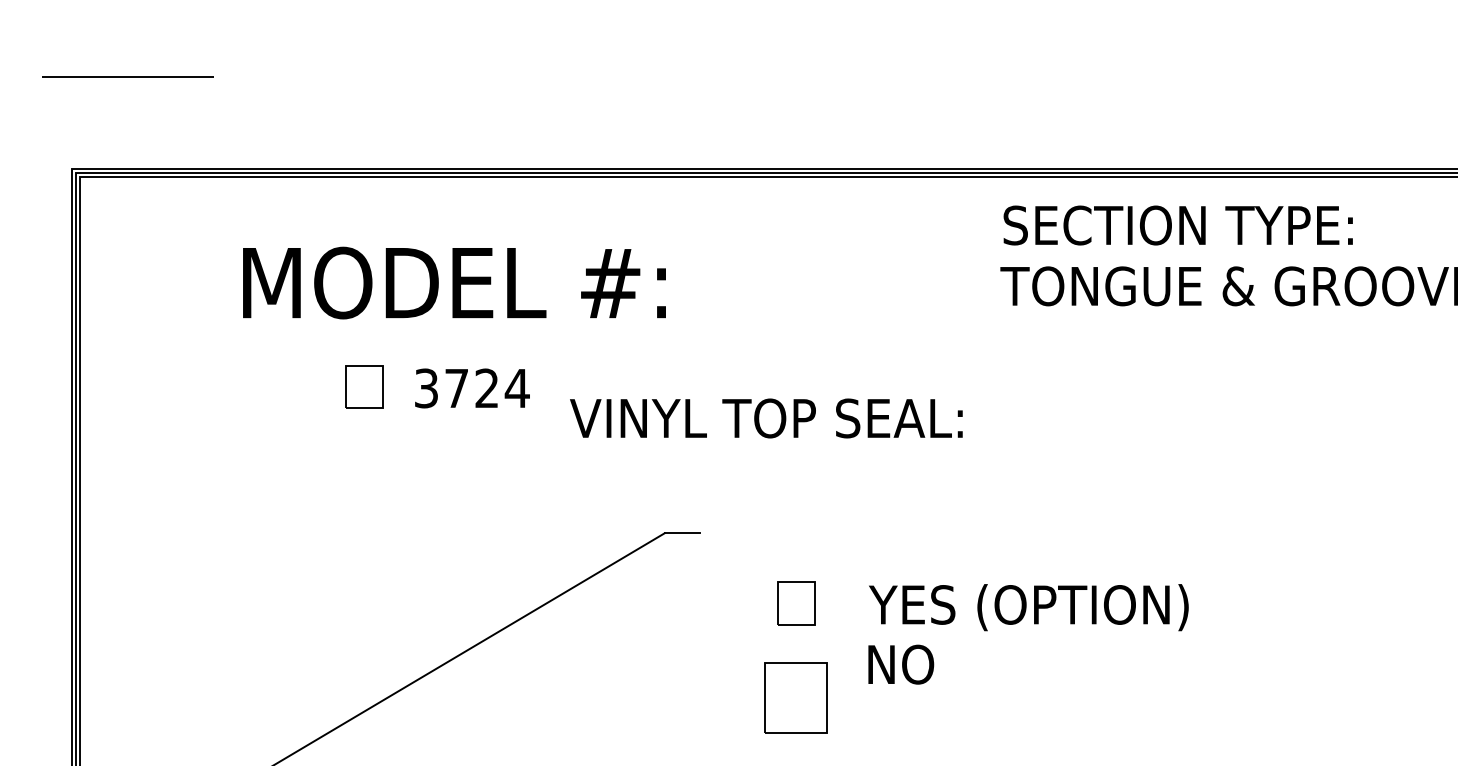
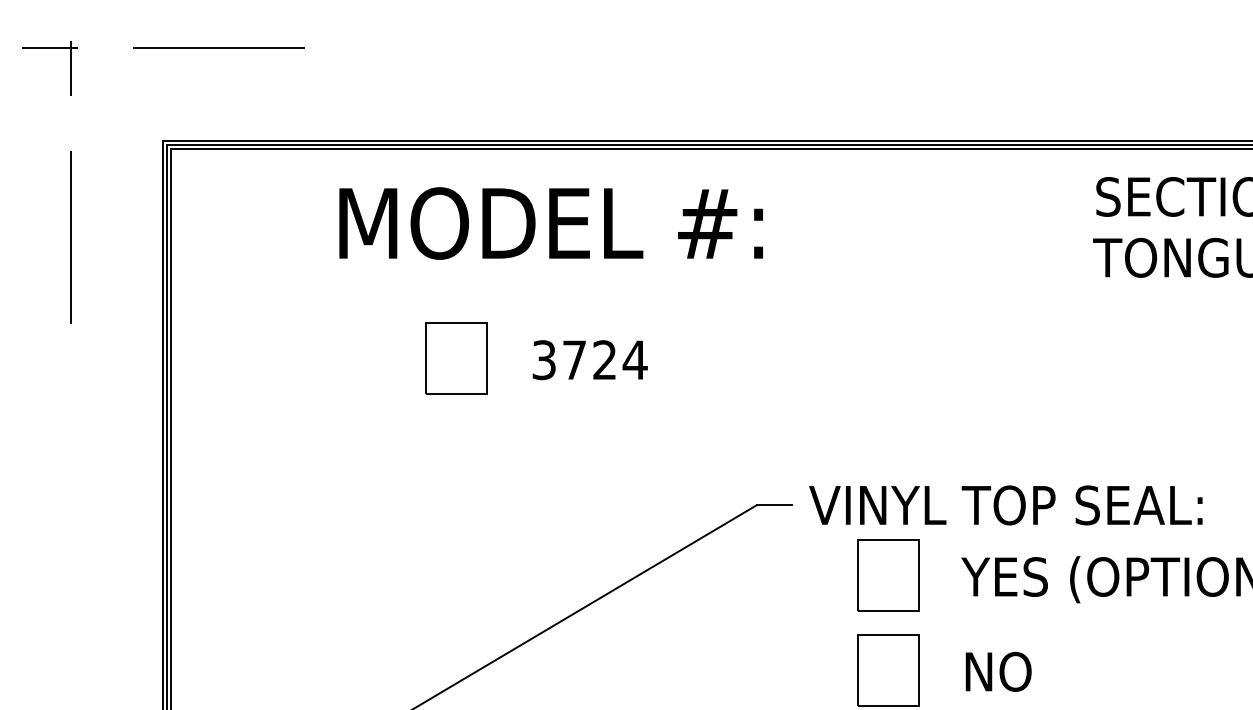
text: (454, 282) -> (551, 222), moved
part: (364, 386) -> (456, 358), size x1.67
text: (472, 388) -> (590, 360), moved
text: (766, 418) -> (1005, 505), moved
part: (795, 603) -> (887, 575), size x1.67
text: (901, 664) -> (998, 671), moved

